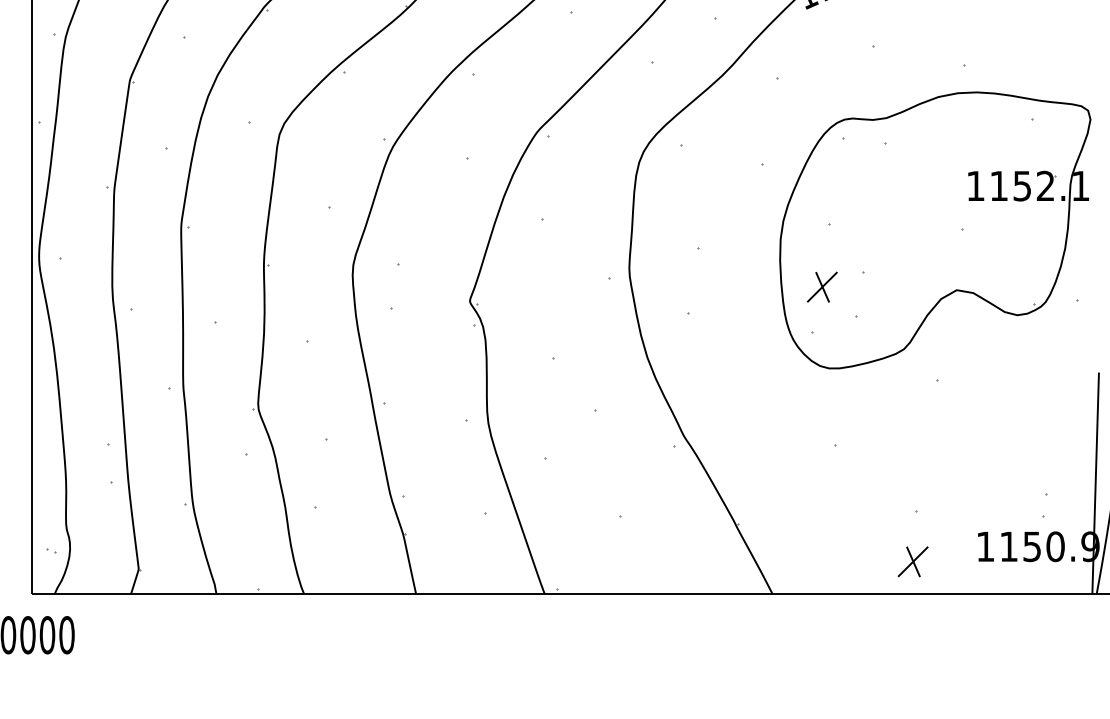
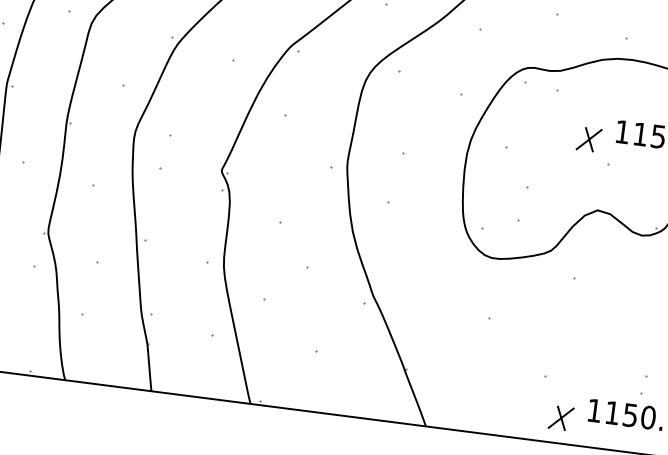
part: (821, 286) -> (588, 138), moved
part: (912, 561) -> (560, 417), moved

